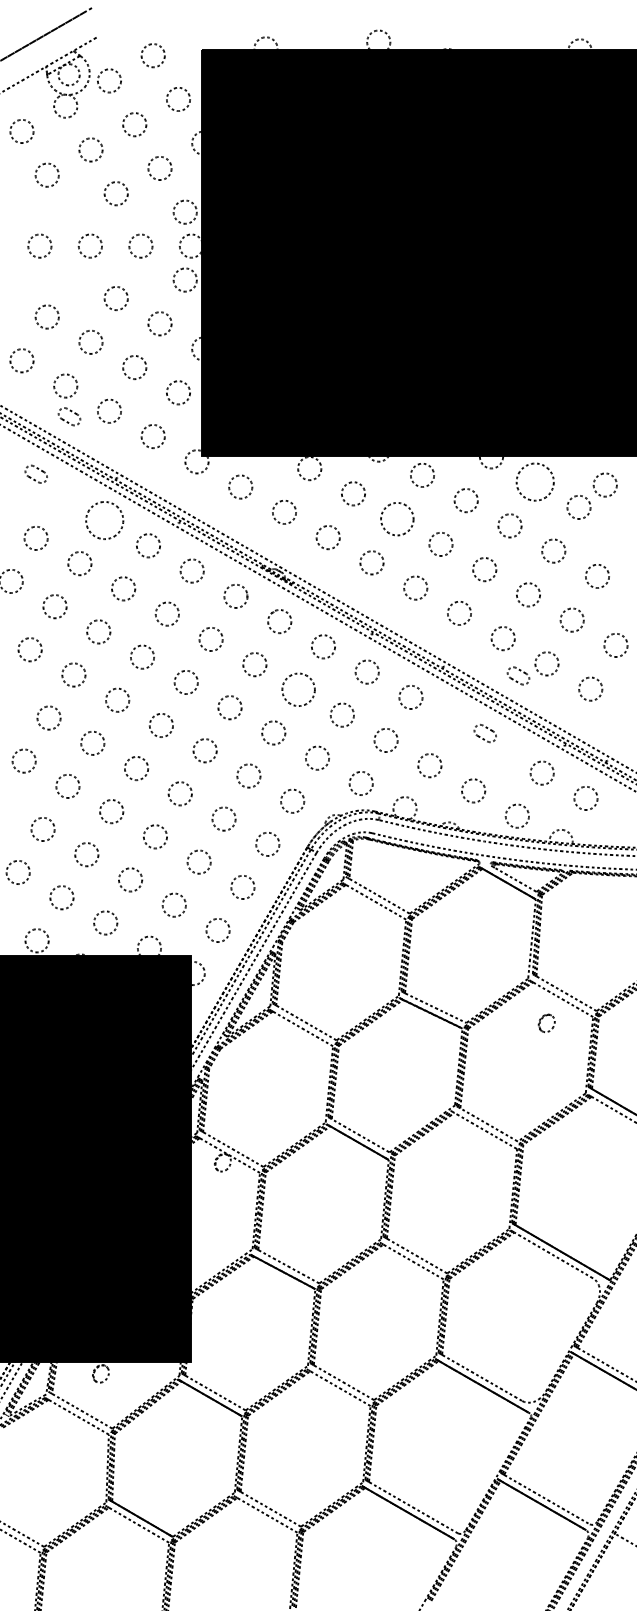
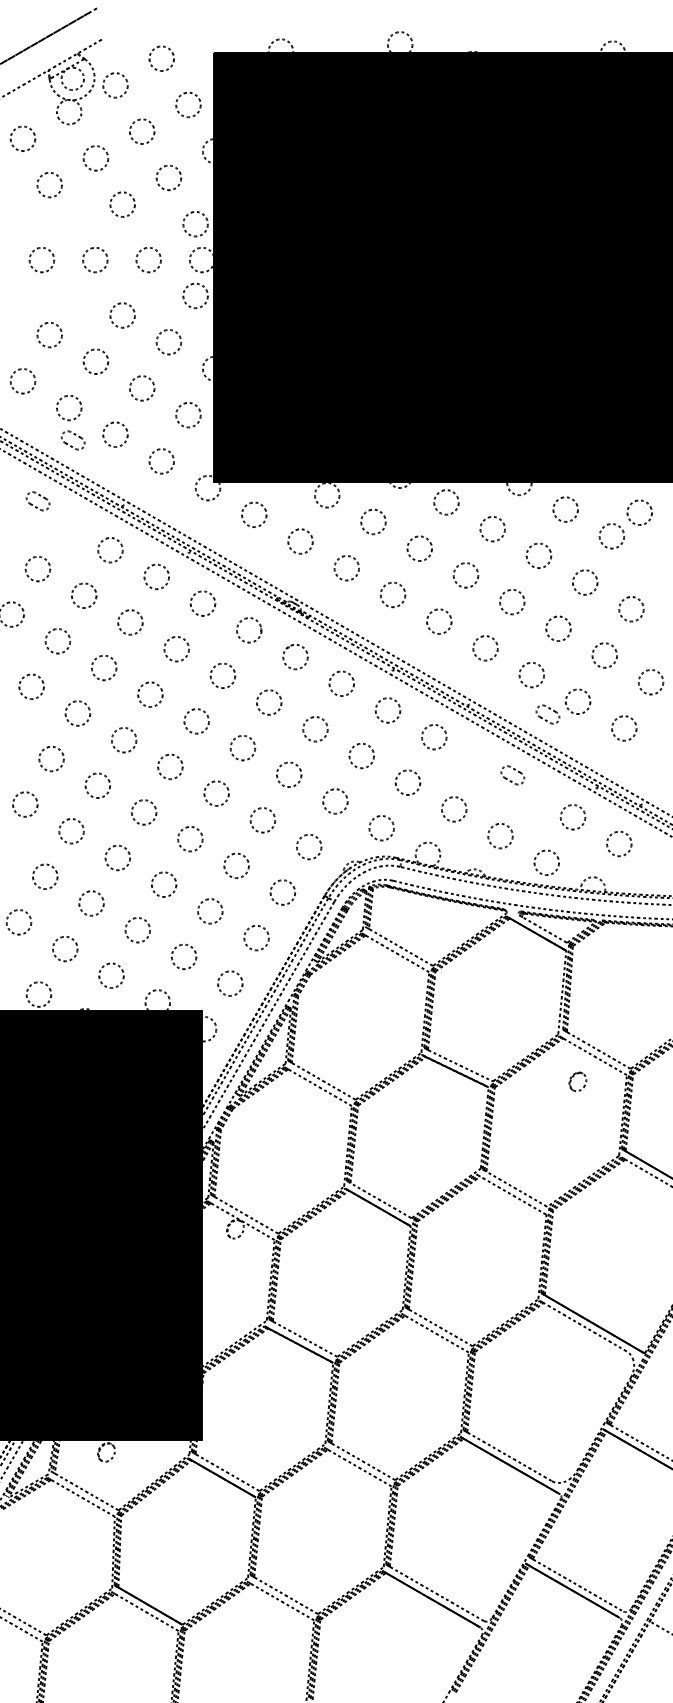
circle: (535, 482) -> (565, 509), size x0.62
circle: (397, 518) -> (419, 548), size x0.71
circle: (104, 519) -> (110, 549), size x0.62
circle: (298, 690) -> (315, 729), size x0.71

